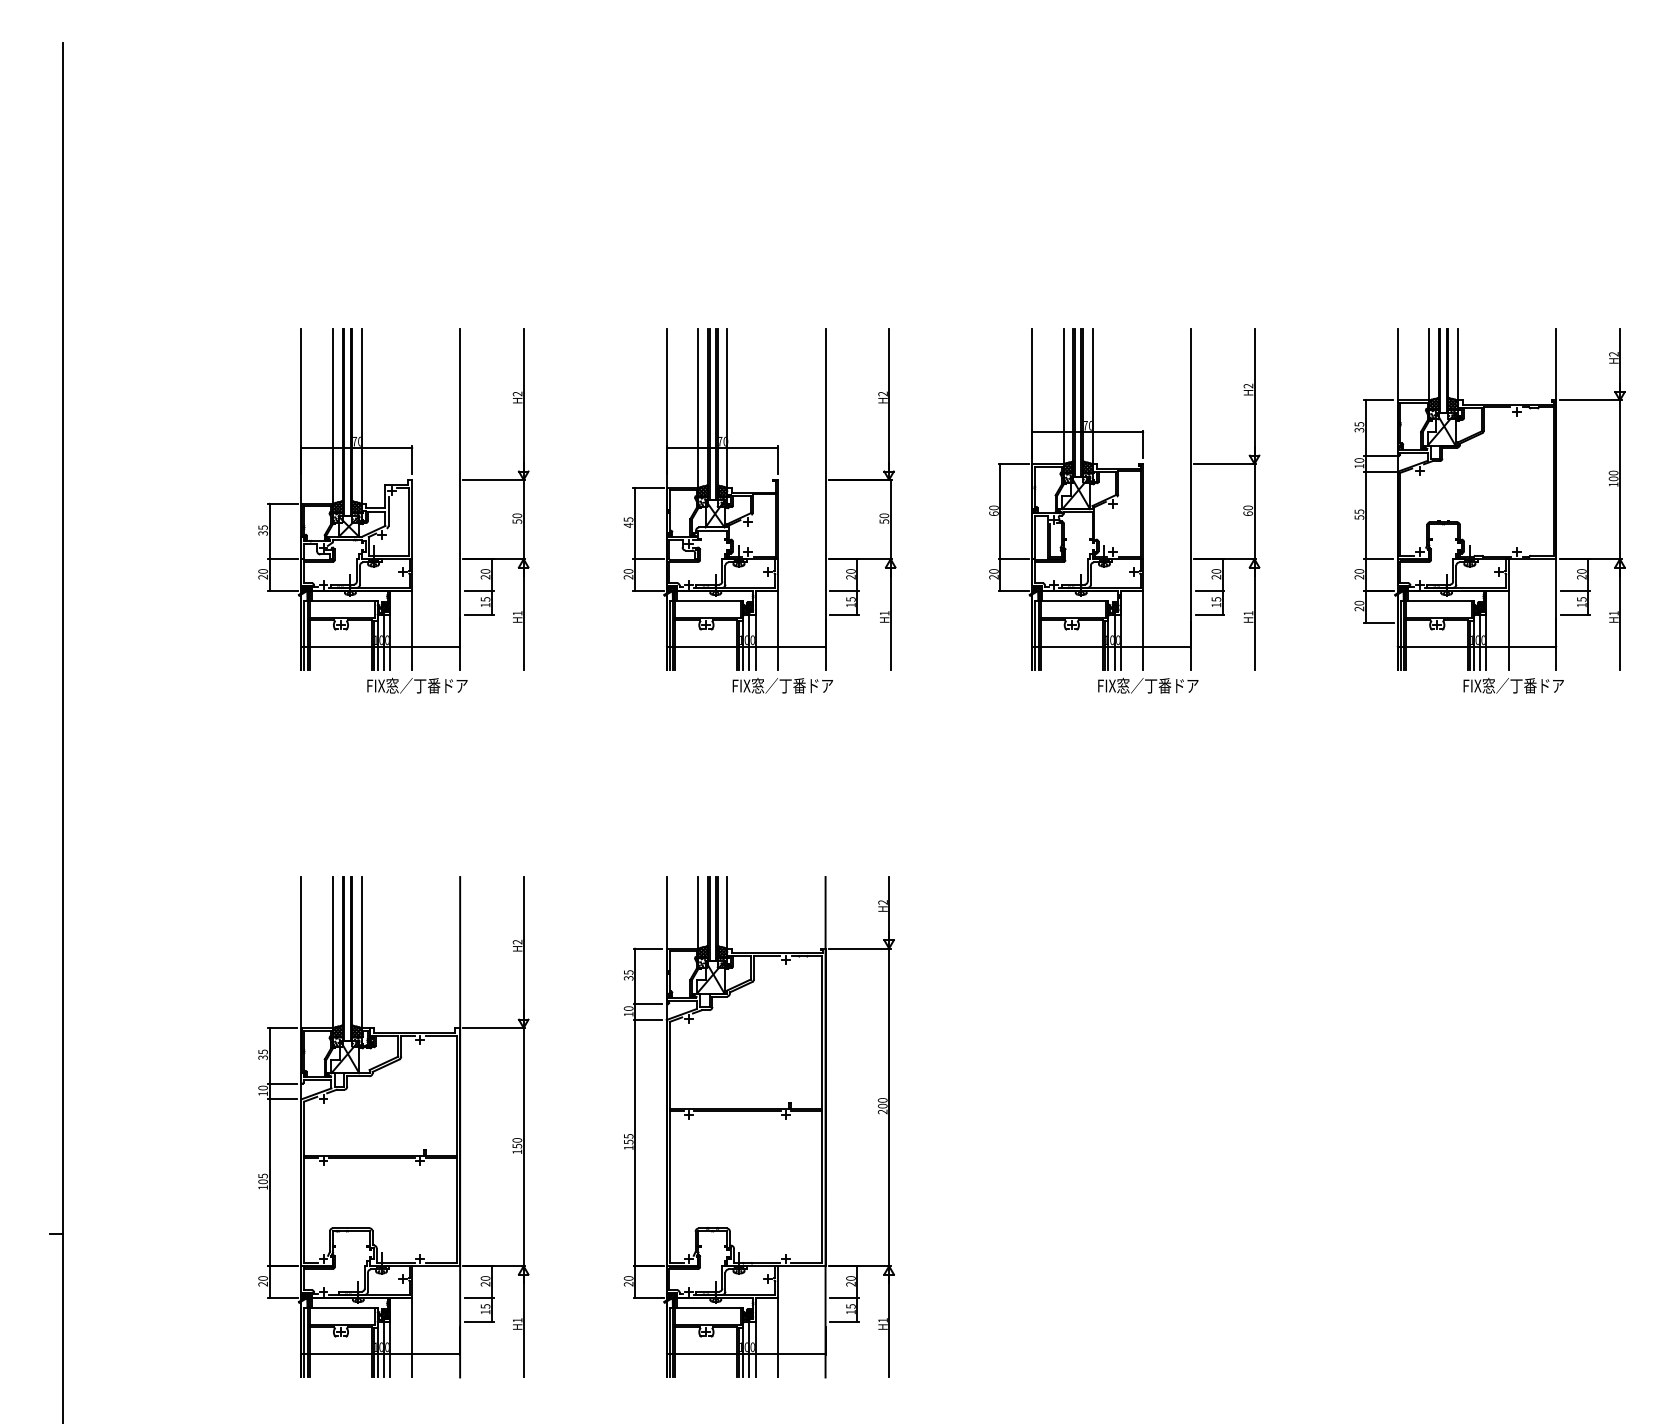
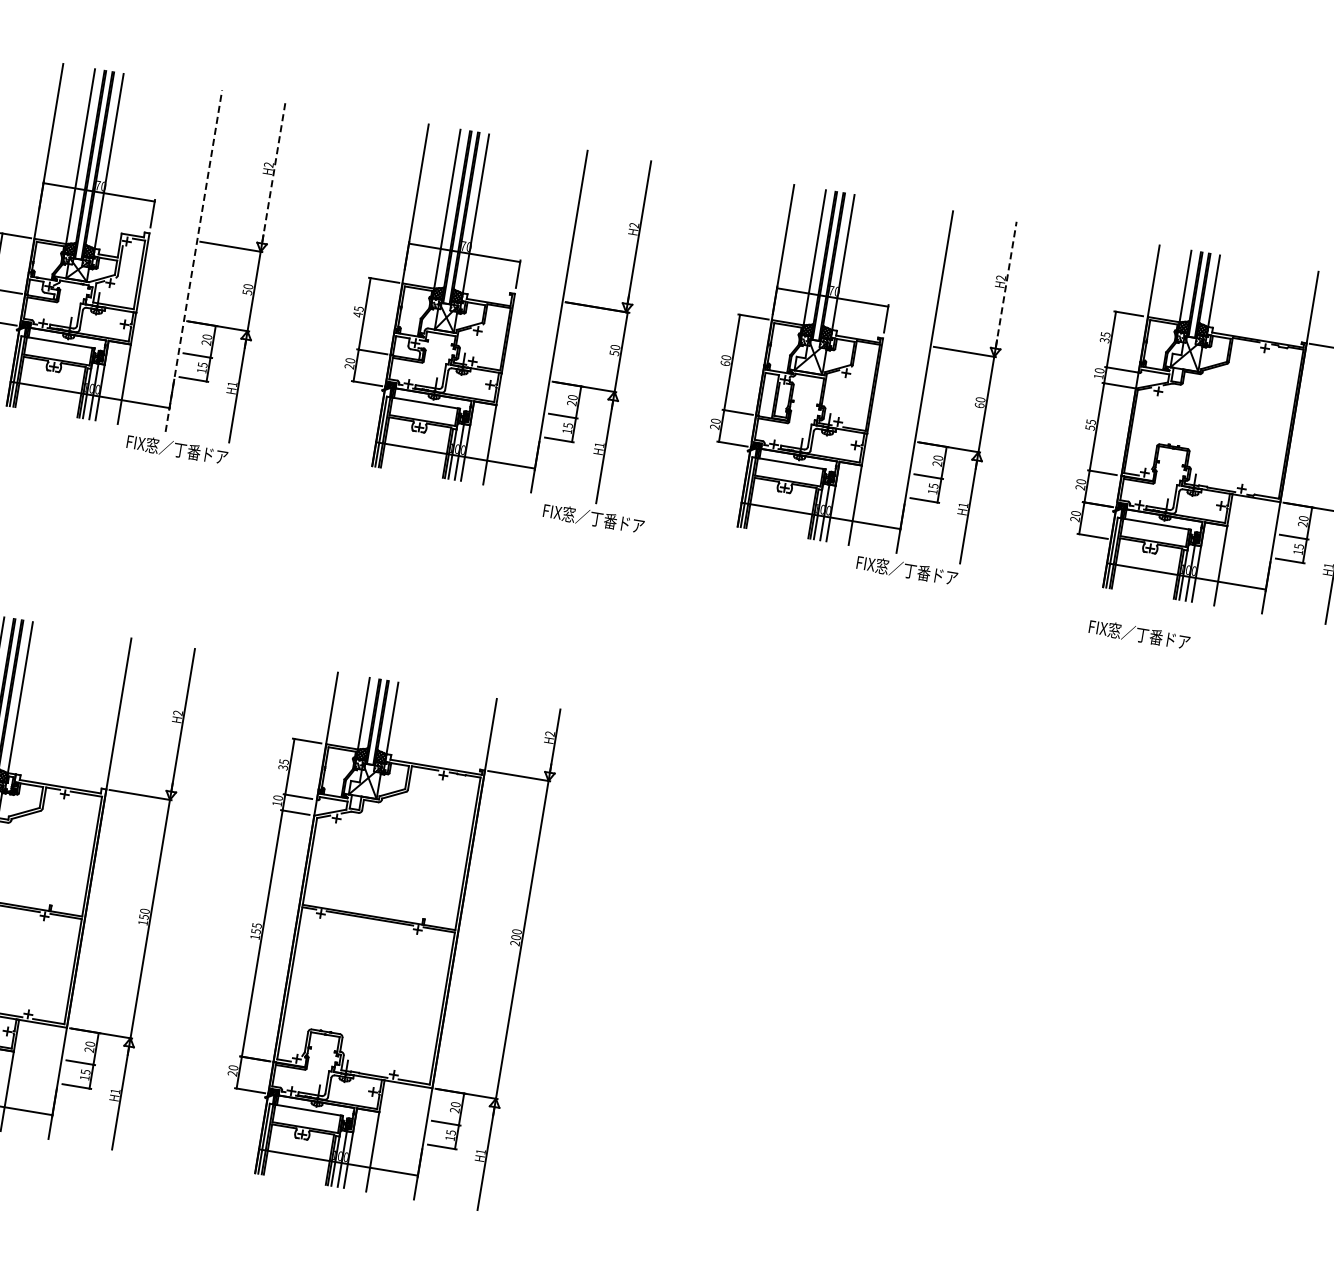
line: (1254, 391) -> (1006, 284), solid -> dashed
line: (523, 399) -> (273, 171), solid -> dashed
line: (460, 499) -> (194, 260), solid -> dashed
text: (417, 685) -> (177, 449), moved
text: (782, 685) -> (593, 518), moved
text: (1148, 685) -> (907, 570), moved
text: (1513, 685) -> (1139, 634), moved

